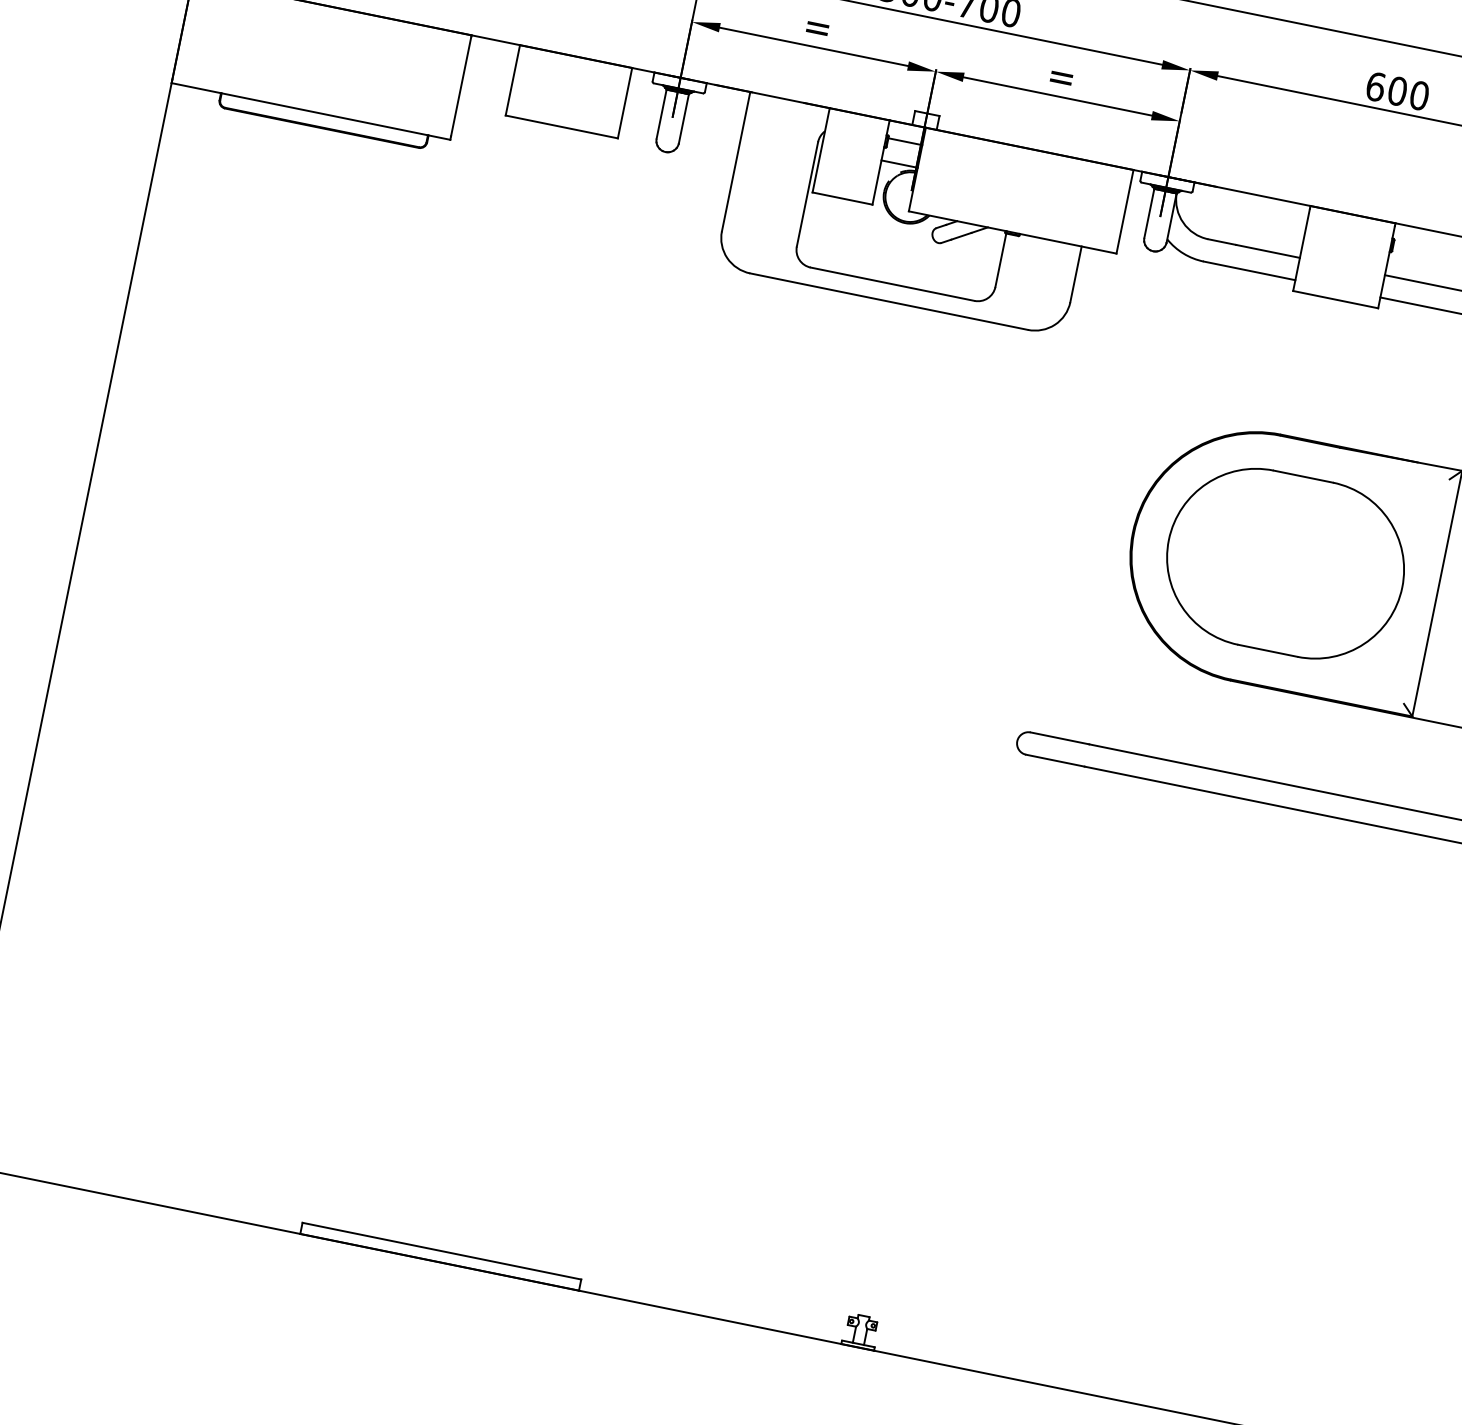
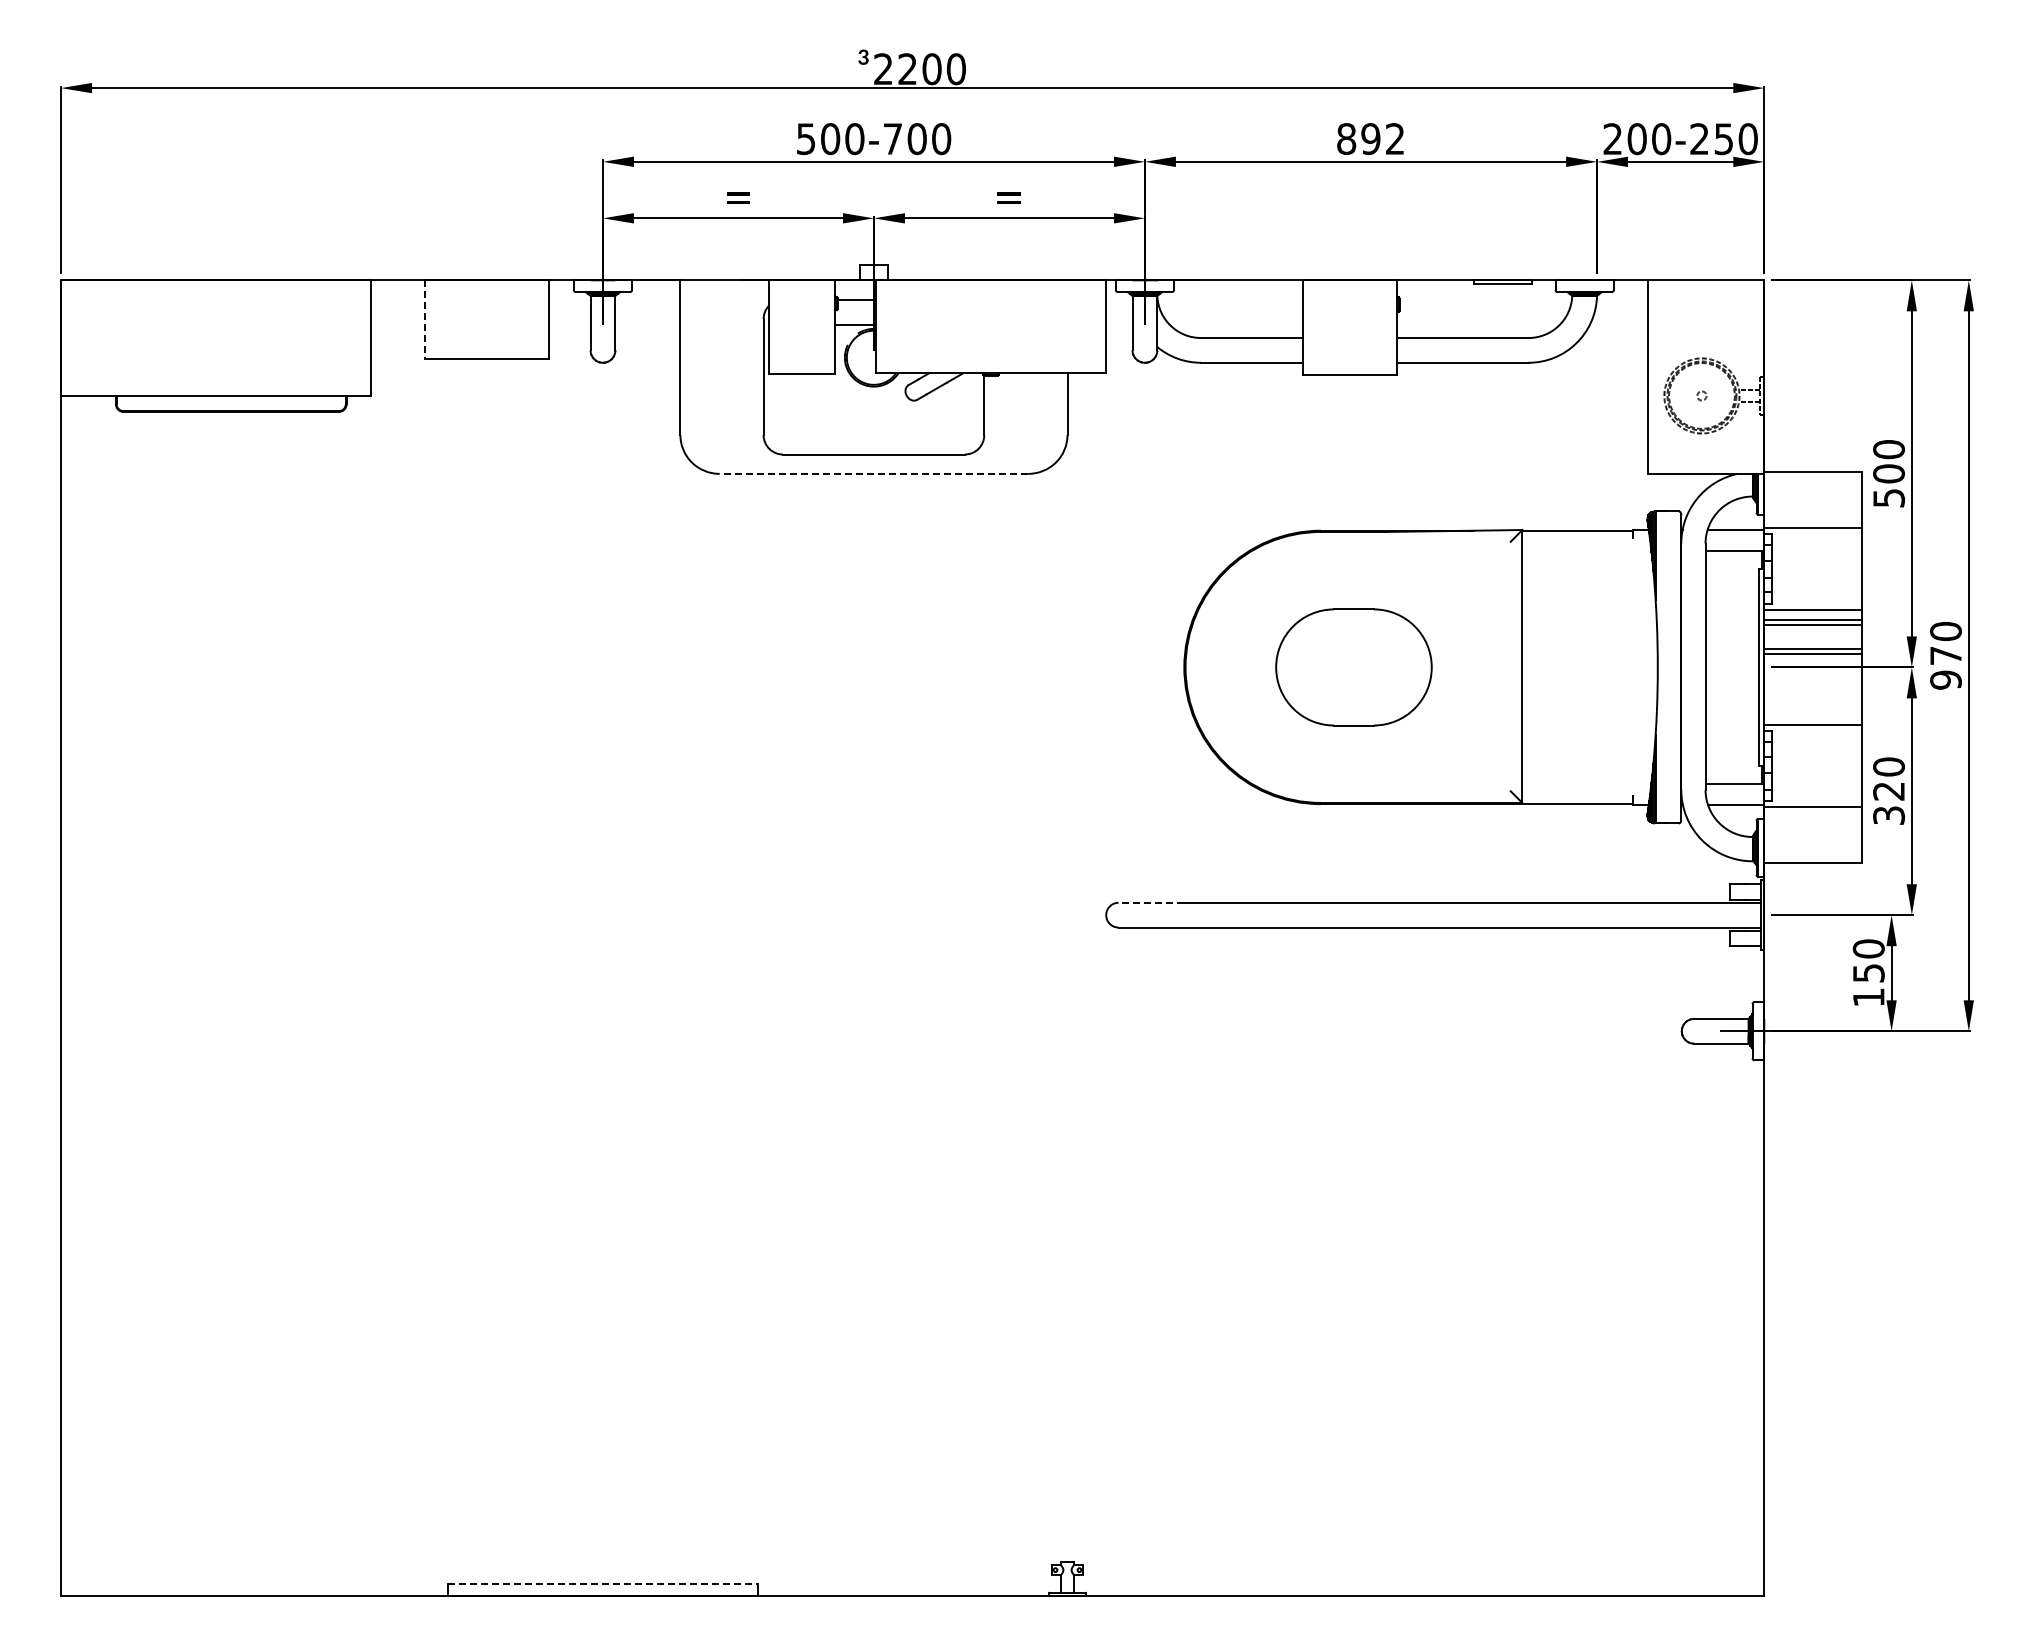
line: (512, 80) -> (424, 319), solid -> dashed
text: (1397, 91) -> (1370, 139), 600 -> 892
line: (888, 301) -> (873, 473), solid -> dashed
part: (1285, 563) -> (1353, 667), size x0.6
line: (1060, 738) -> (1151, 902), solid -> dashed
line: (441, 1251) -> (602, 1584), solid -> dashed

